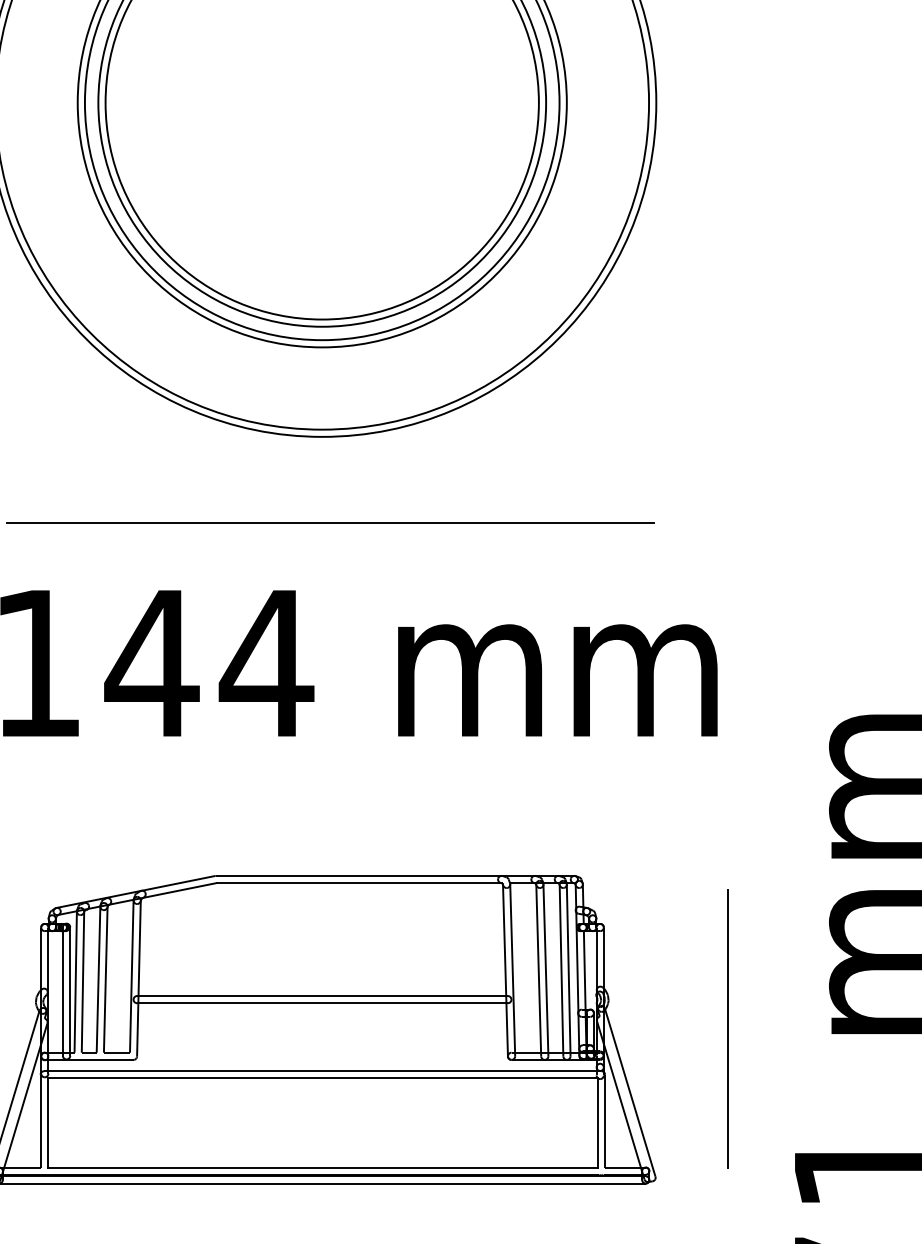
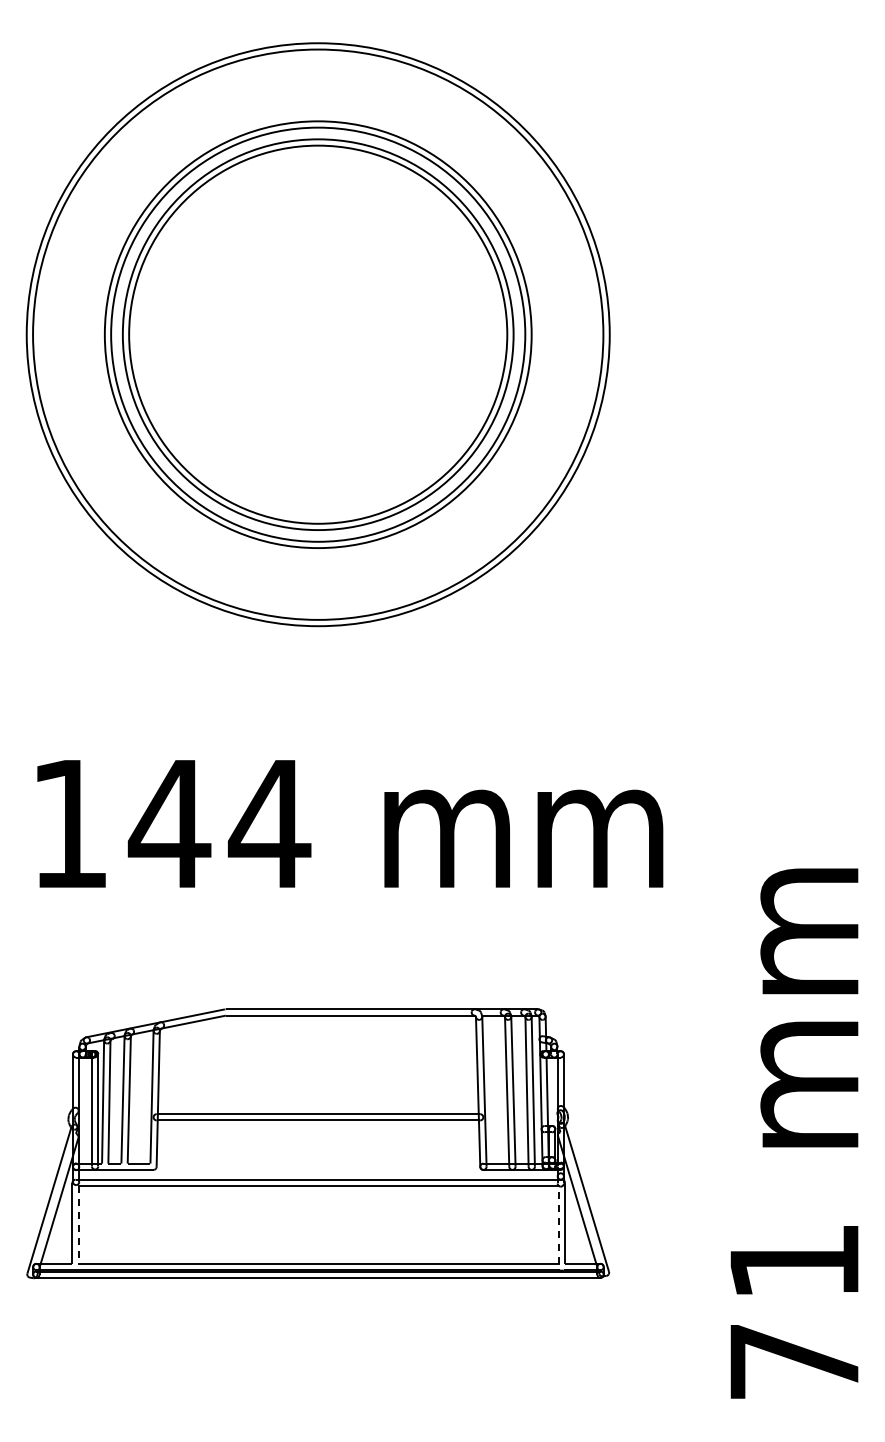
line: (330, 523) -> (325, 701), removed
line: (728, 1028) -> (672, 1142), removed
line: (47, 1122) -> (78, 1224), solid -> dashed
line: (597, 1122) -> (558, 1224), solid -> dashed

